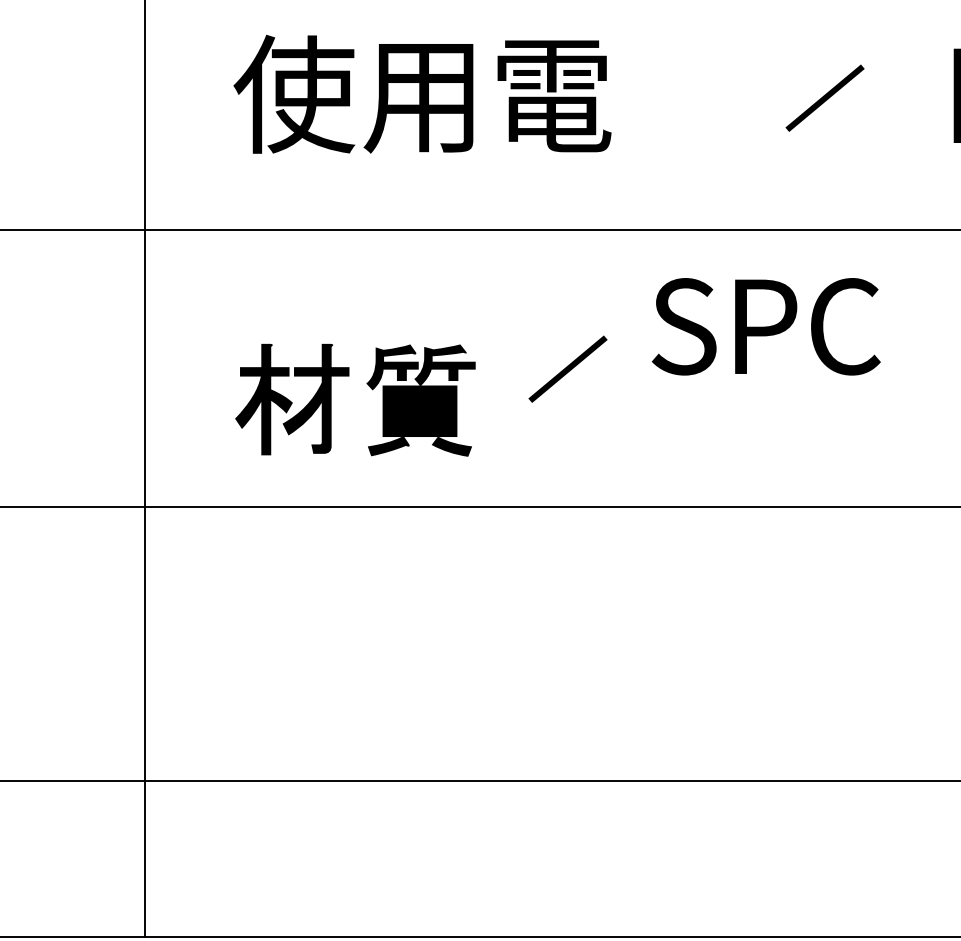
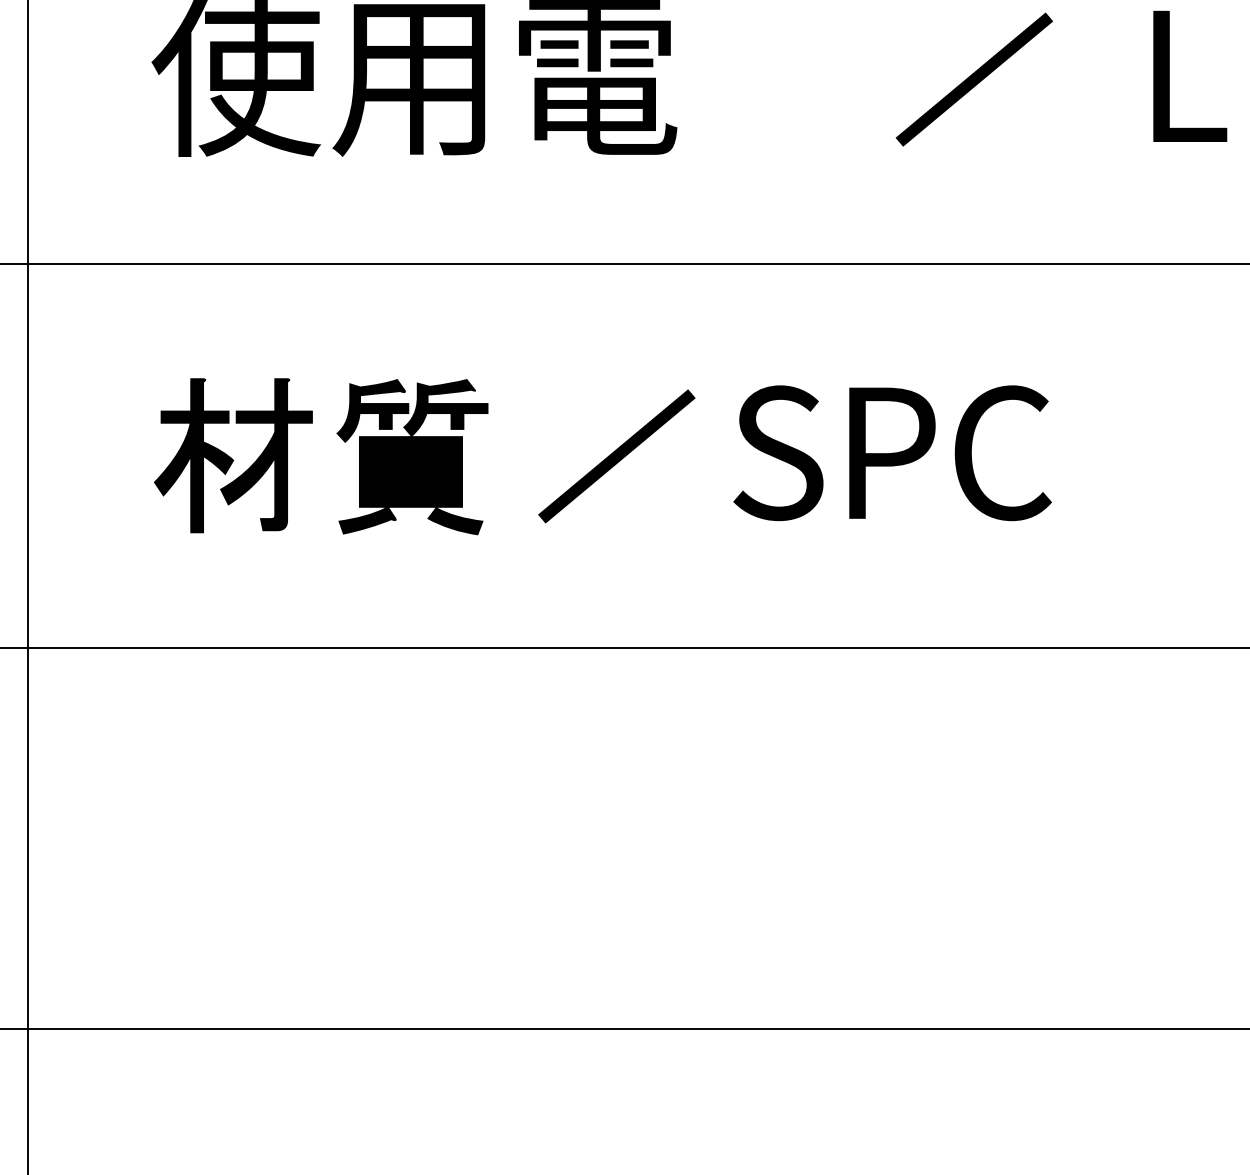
part: (824, 98) -> (973, 80), size x1.43
part: (766, 326) -> (892, 452), moved
part: (567, 369) -> (616, 456), size x1.43
part: (369, 387) -> (340, 438), moved

